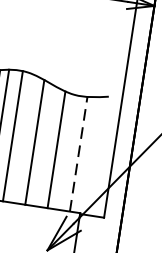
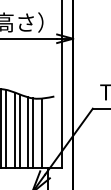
line: (21, 137) -> (6, 128), added
line: (42, 144) -> (19, 130), added
line: (65, 150) -> (33, 132), added
line: (78, 154) -> (41, 133), dashed -> solid

